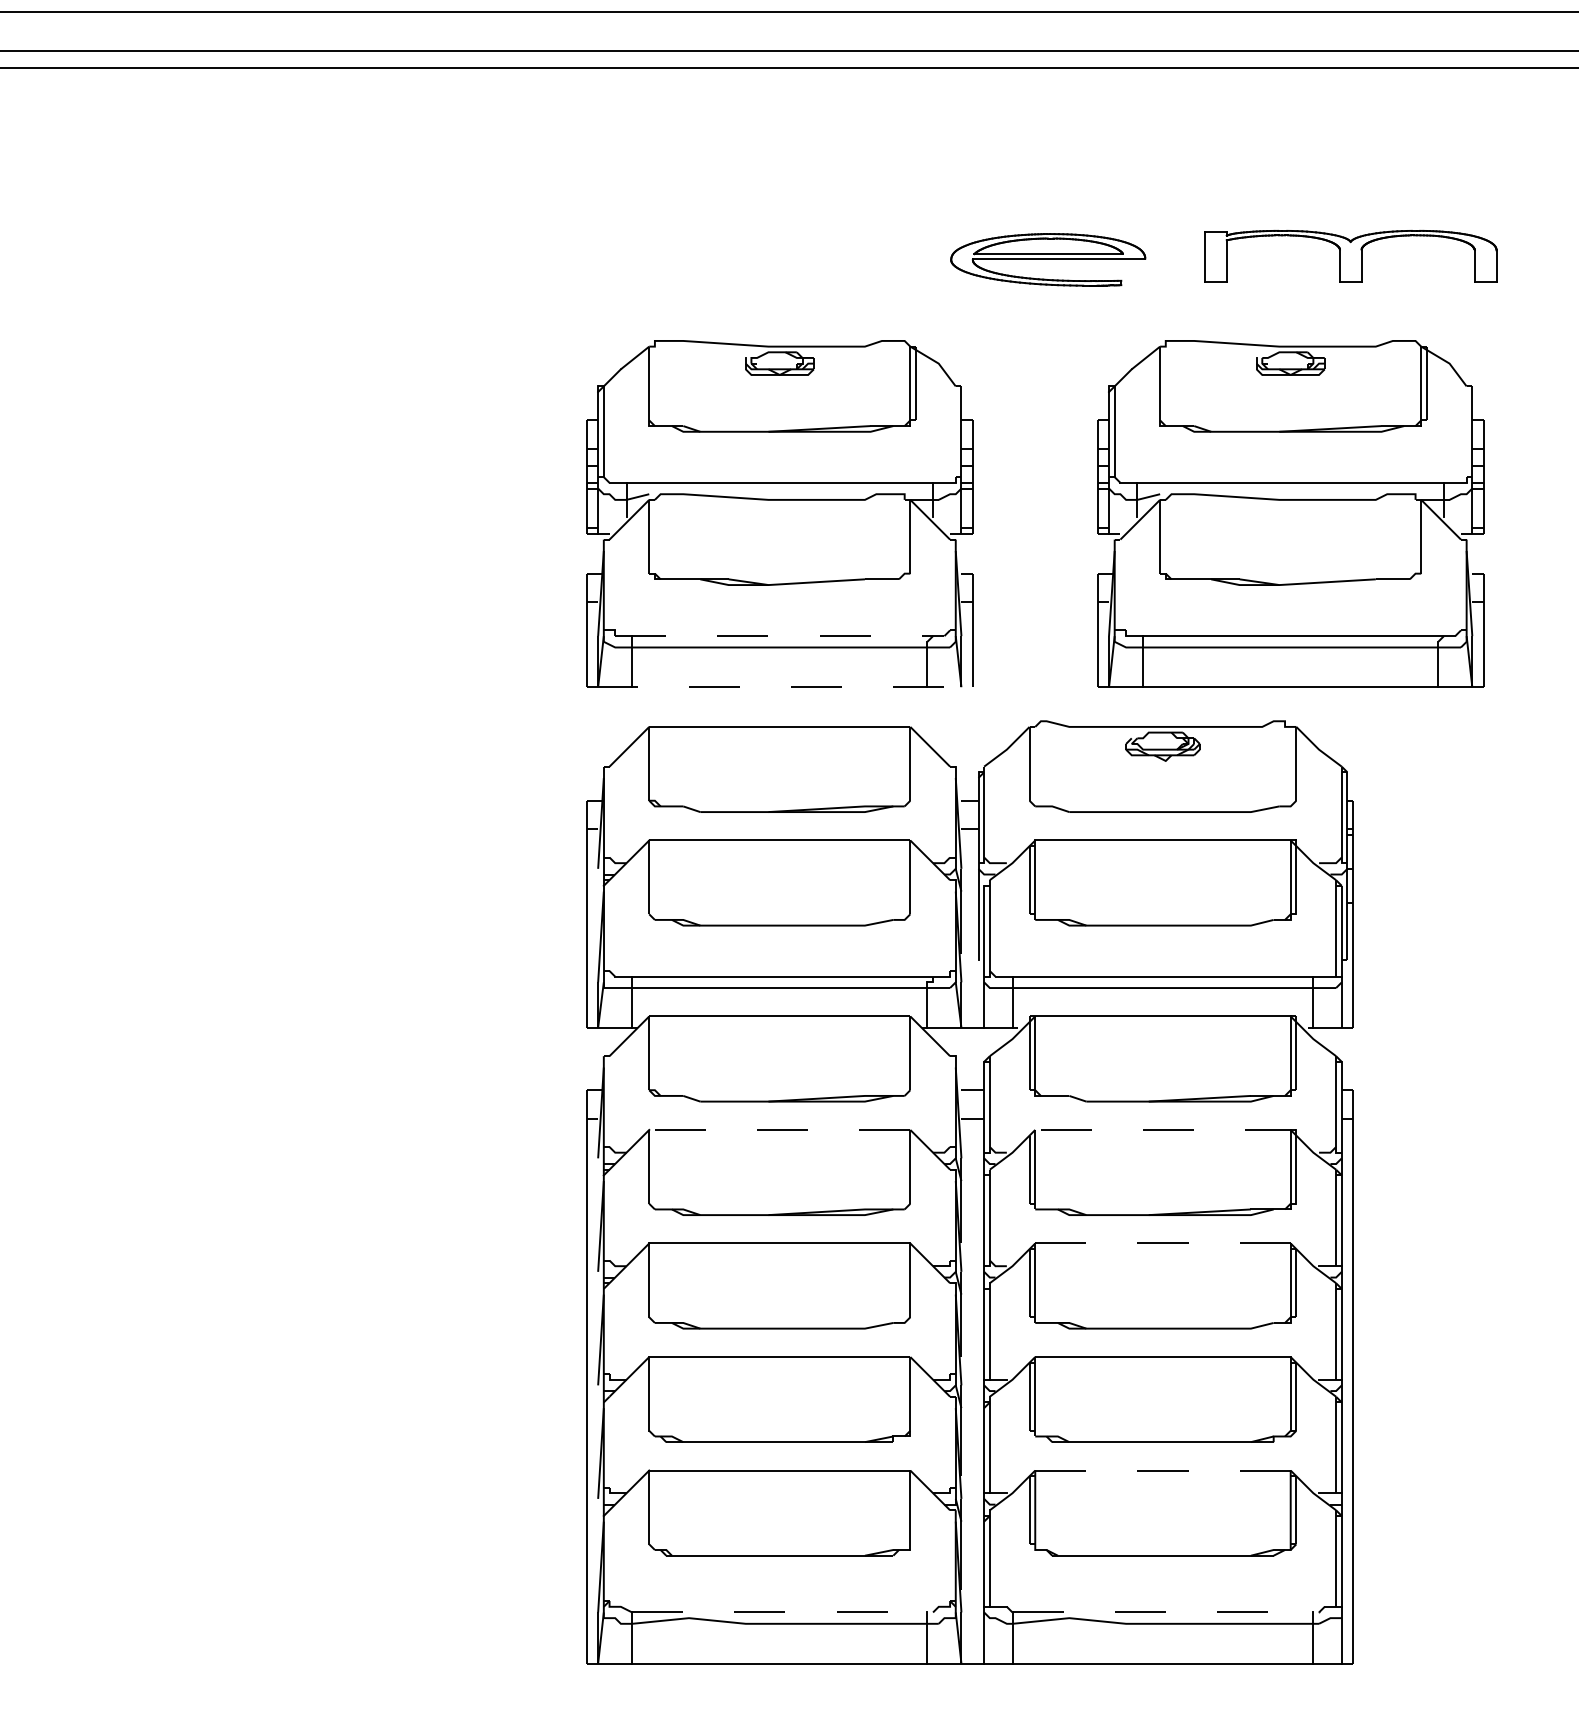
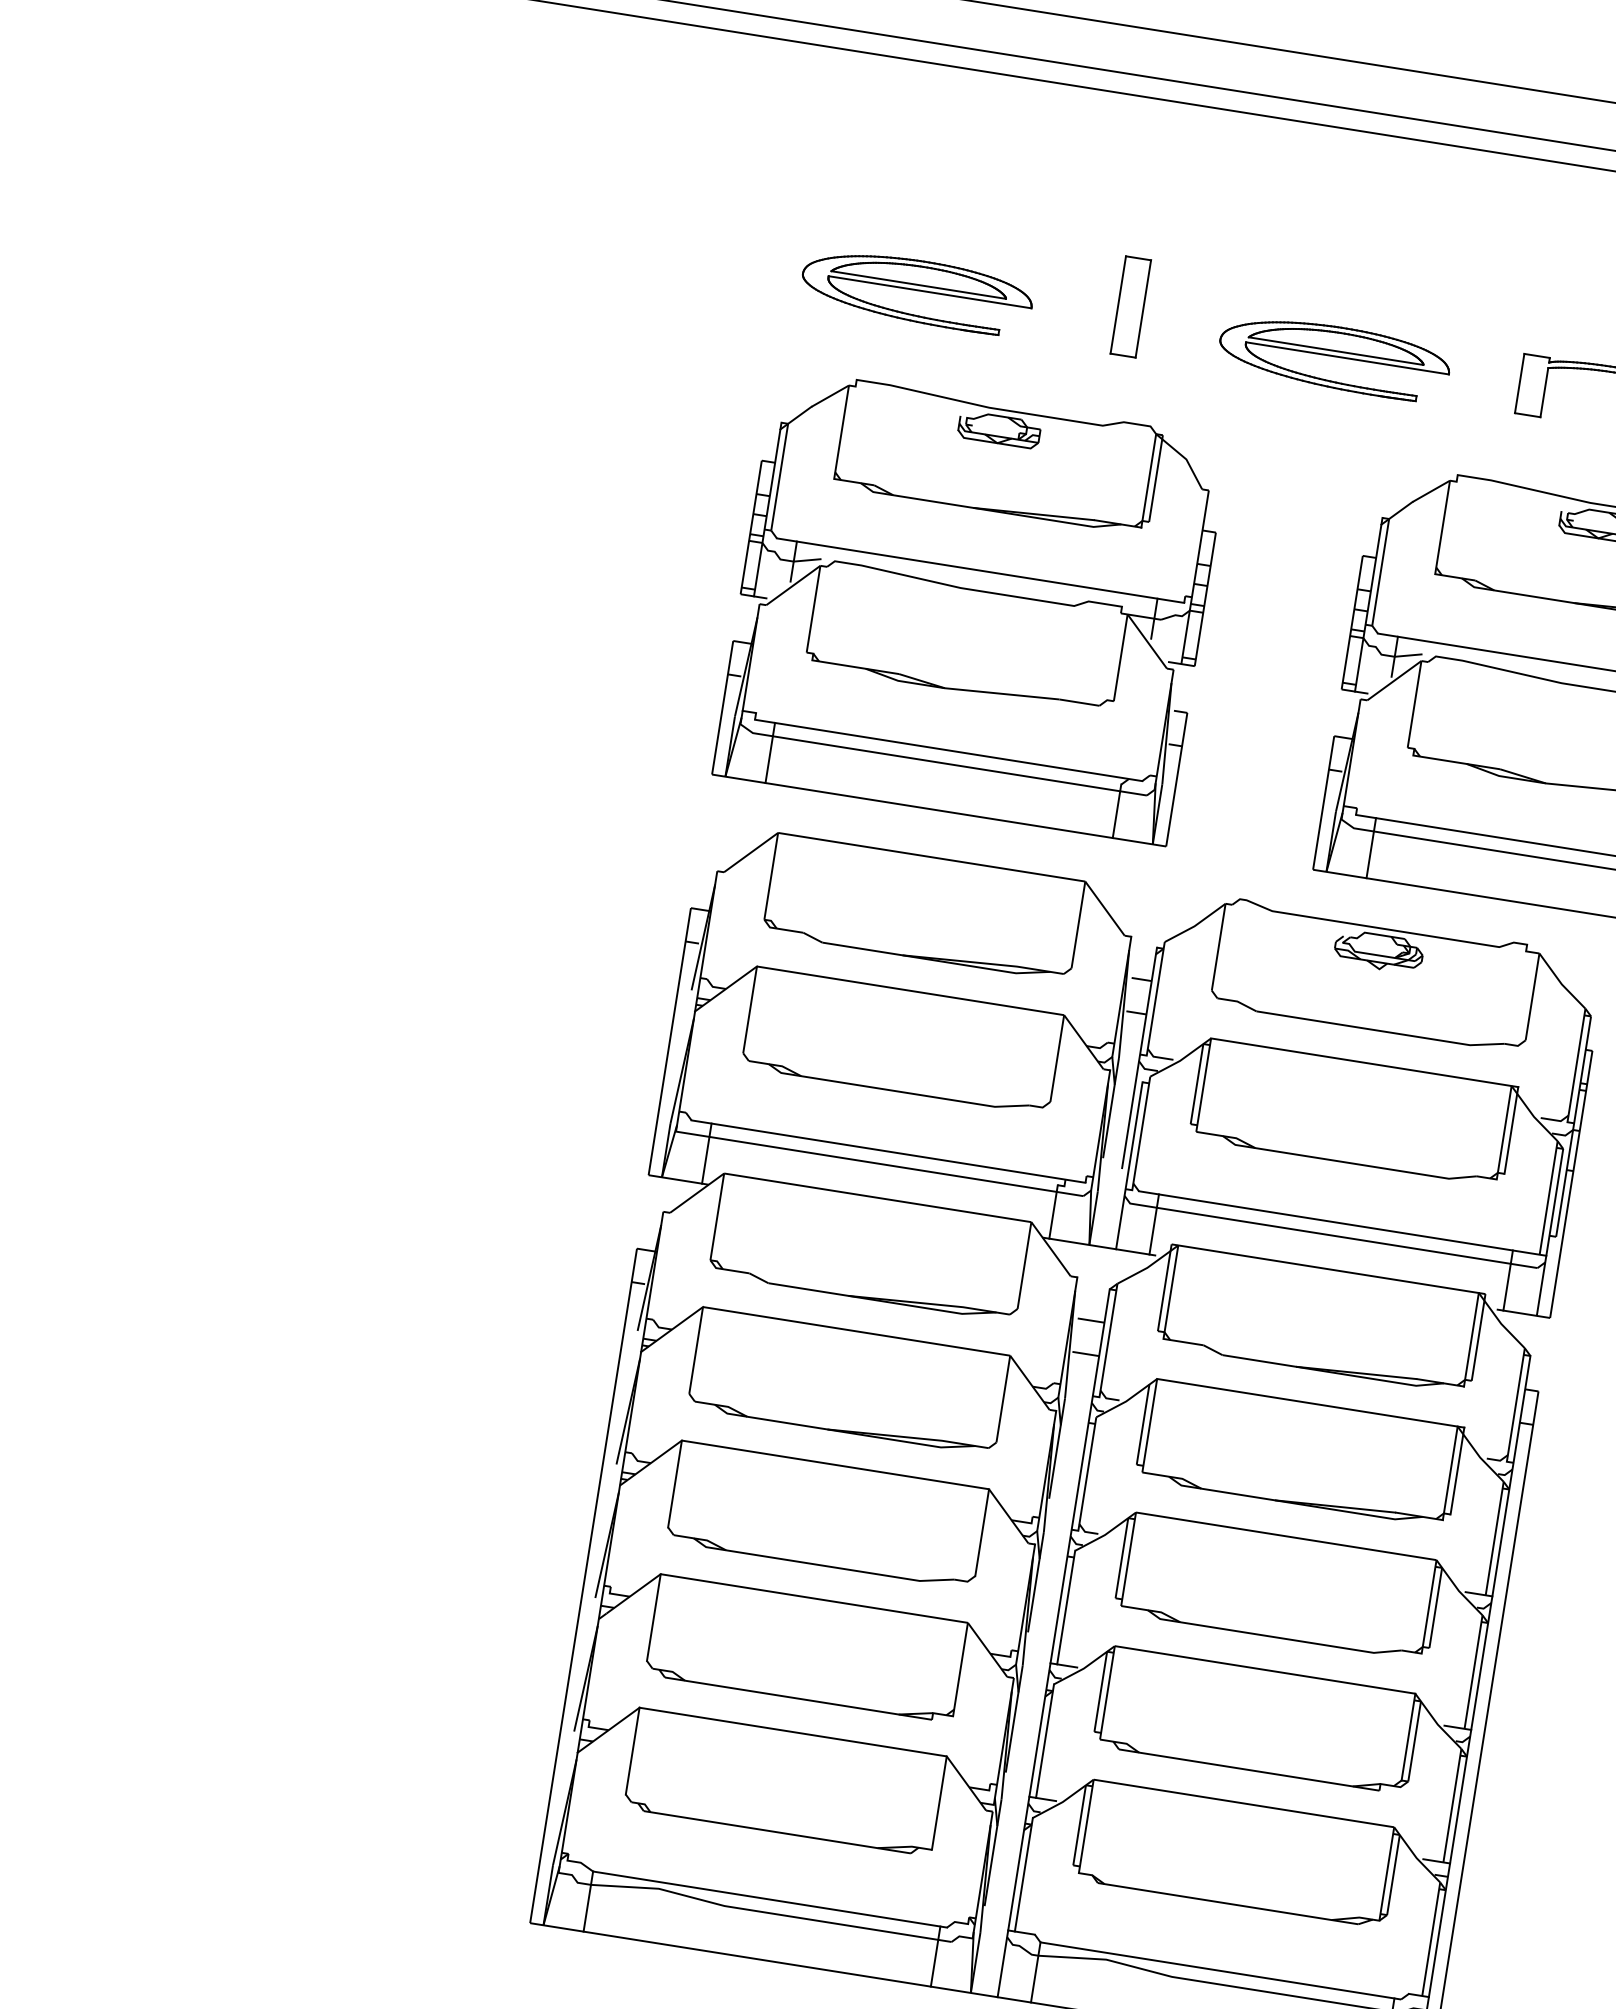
part: (872, 244) -> (1130, 306), added
part: (693, 259) -> (917, 291), added
line: (779, 636) -> (948, 750), dashed -> solid
line: (780, 687) -> (939, 810), dashed -> solid
line: (779, 1129) -> (856, 1330), dashed -> solid
line: (1165, 1129) -> (1310, 1402), dashed -> solid
line: (1162, 1243) -> (1285, 1536), dashed -> solid
line: (1162, 1470) -> (1243, 1803), dashed -> solid
line: (783, 1612) -> (771, 1899), dashed -> solid
line: (1166, 1612) -> (1221, 1971), dashed -> solid

